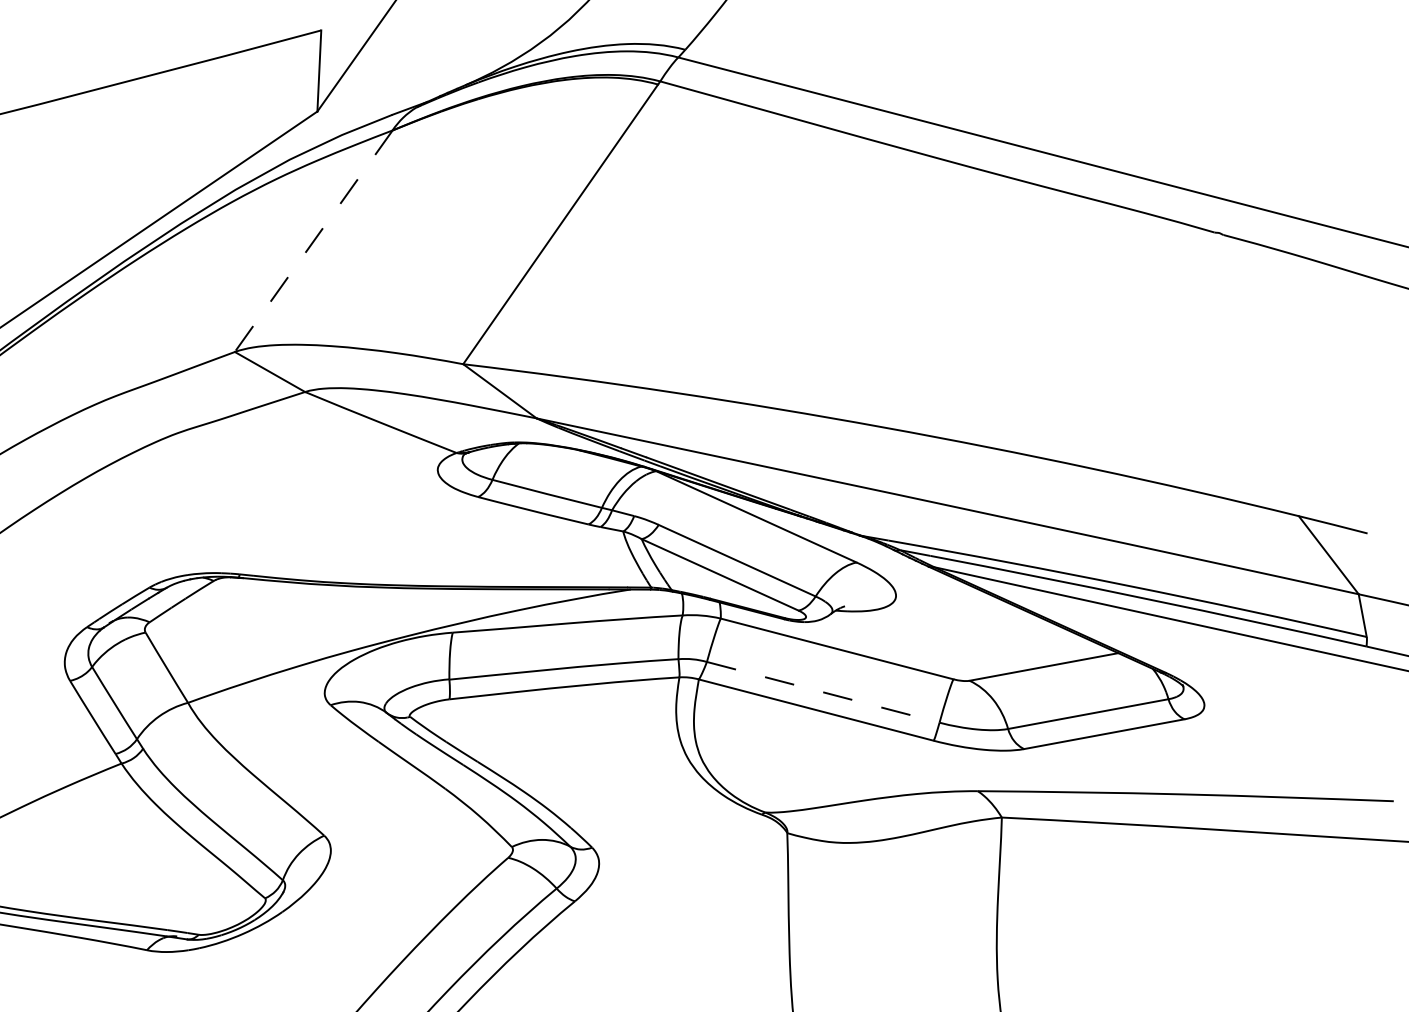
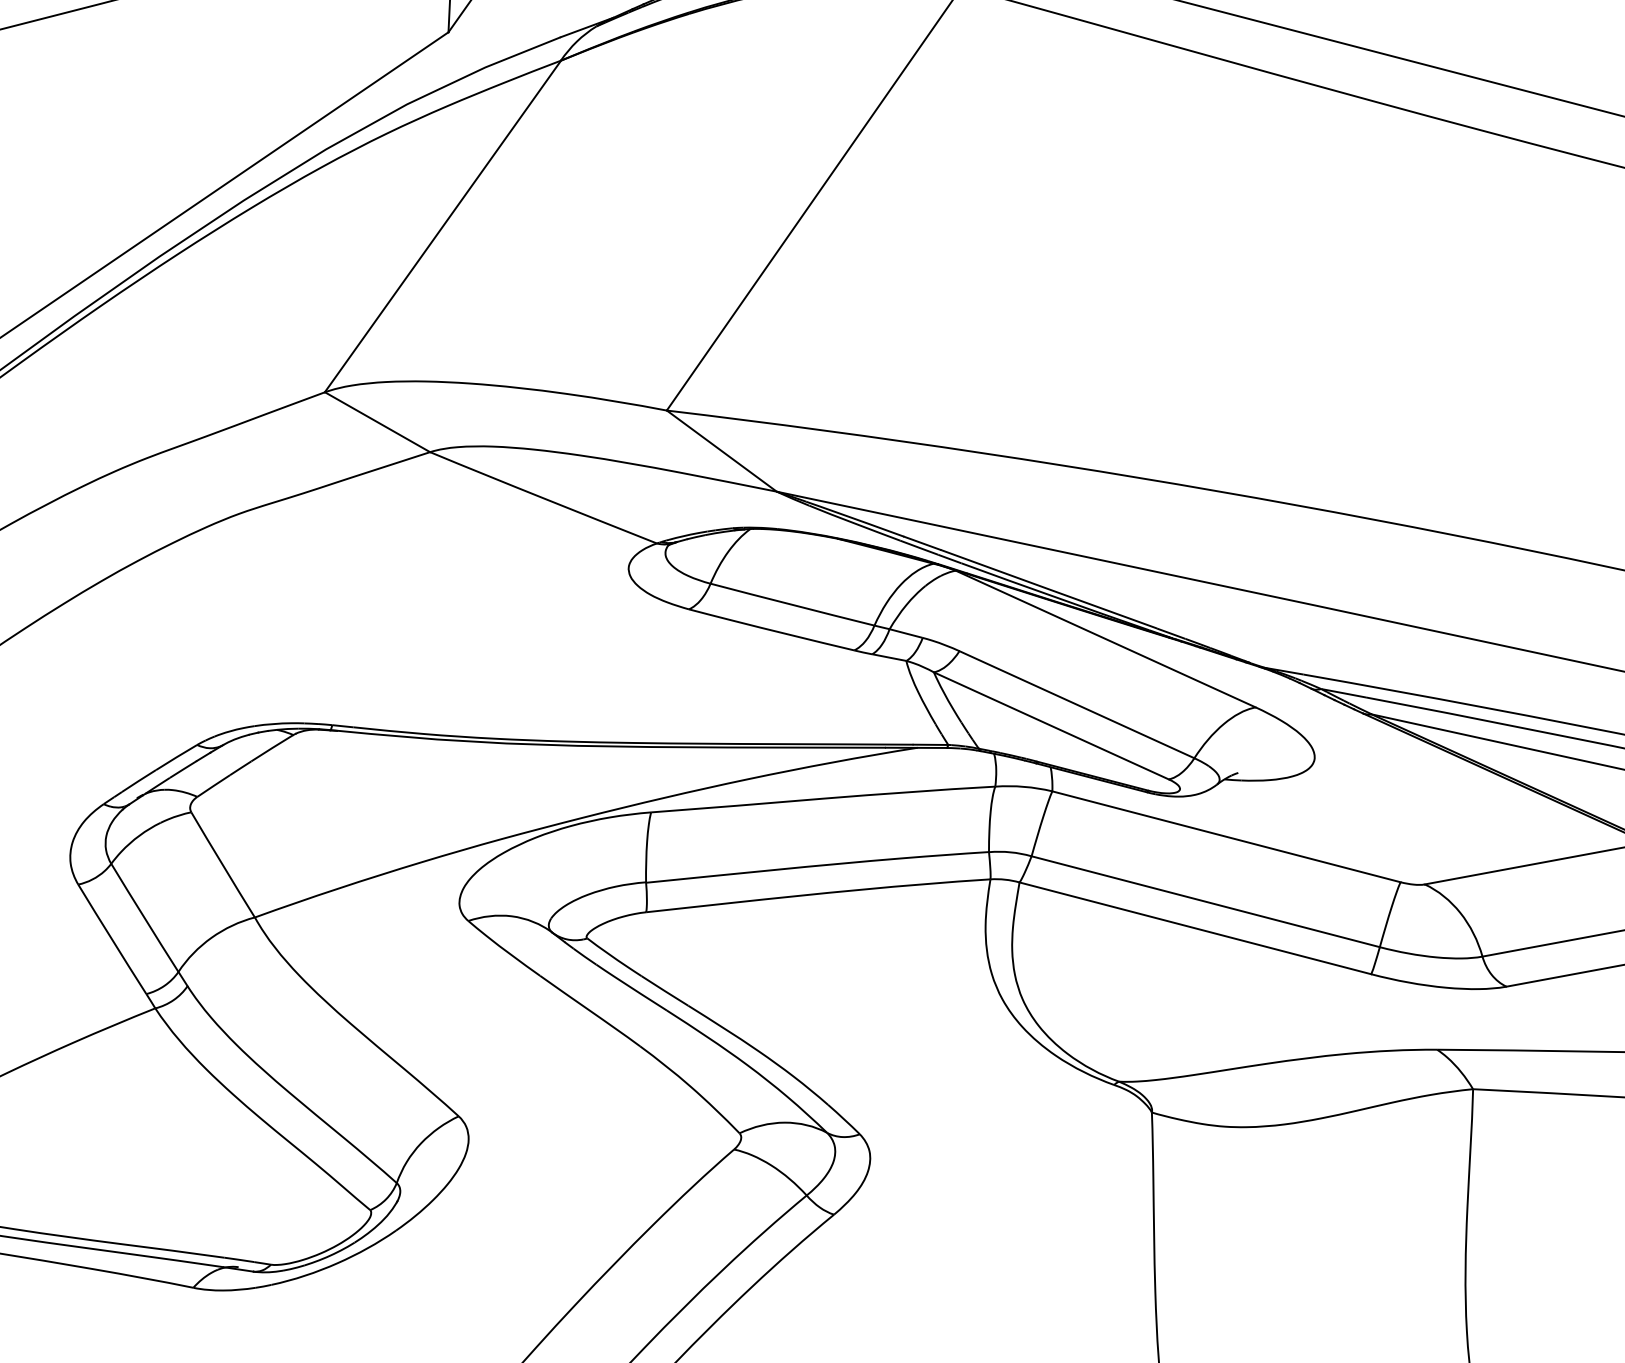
line: (313, 241) -> (442, 226), dashed -> solid
line: (823, 692) -> (1206, 901), dashed -> solid

